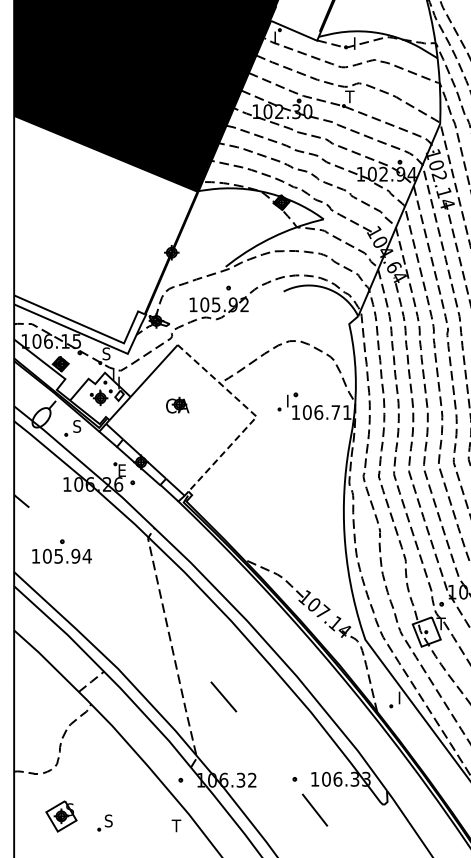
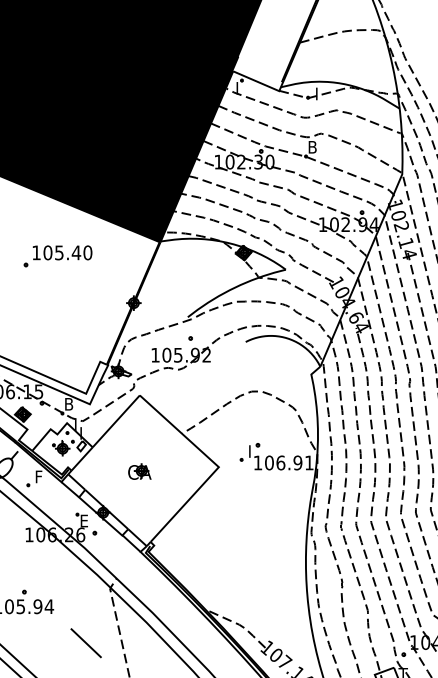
text: (349, 96) -> (311, 146), T -> B
part: (95, 205) -> (57, 255), added
text: (106, 353) -> (68, 403), S -> B
part: (177, 404) -> (139, 470), moved
text: (335, 412) -> (297, 462), 106.71 -> 106.91
line: (255, 415) -> (217, 465), dashed -> solid
text: (77, 426) -> (39, 476), S -> F
line: (123, 592) -> (85, 642), added

